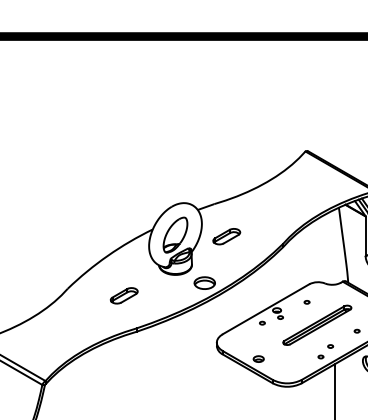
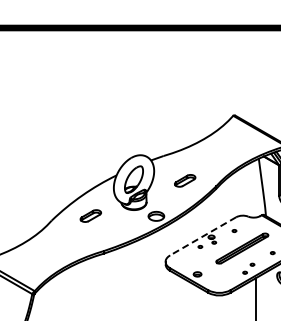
part: (227, 236) -> (185, 180), moved
part: (123, 295) -> (90, 215), moved
line: (265, 309) -> (202, 236), solid -> dashed

